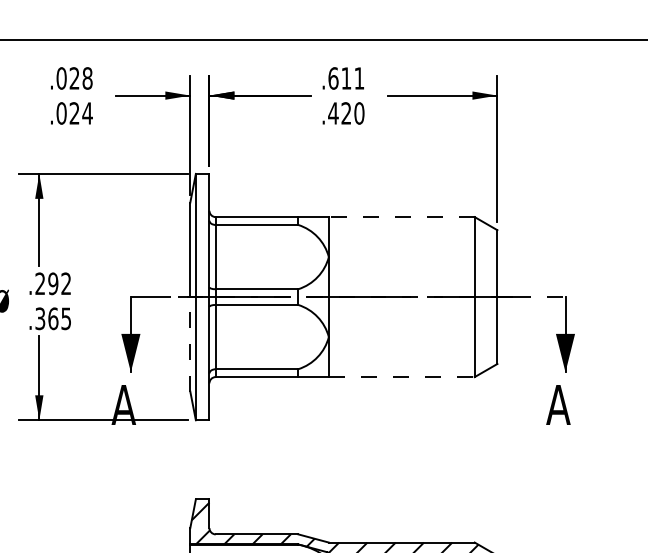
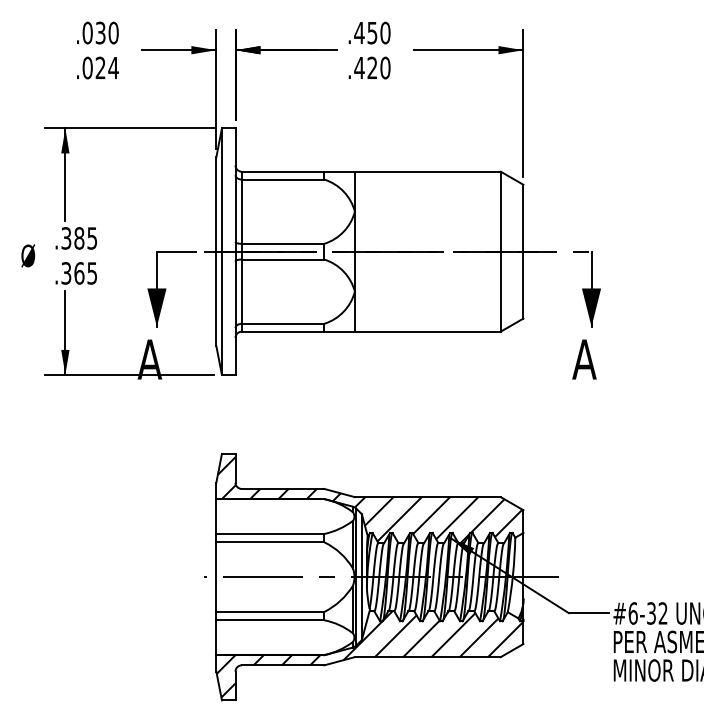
text: (346, 77) -> (372, 32), .611 -> .450
text: (80, 78) -> (106, 33), .028 -> .030
line: (401, 216) -> (427, 171), dashed -> solid
text: (53, 283) -> (79, 238), .292 -> .385
line: (190, 343) -> (216, 298), dashed -> solid
line: (401, 376) -> (427, 331), dashed -> solid

